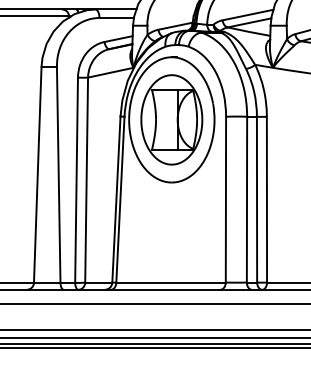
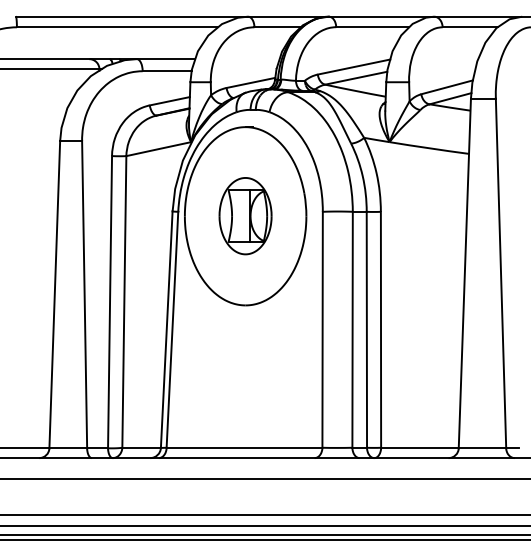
part: (171, 119) -> (245, 215), size x0.6

